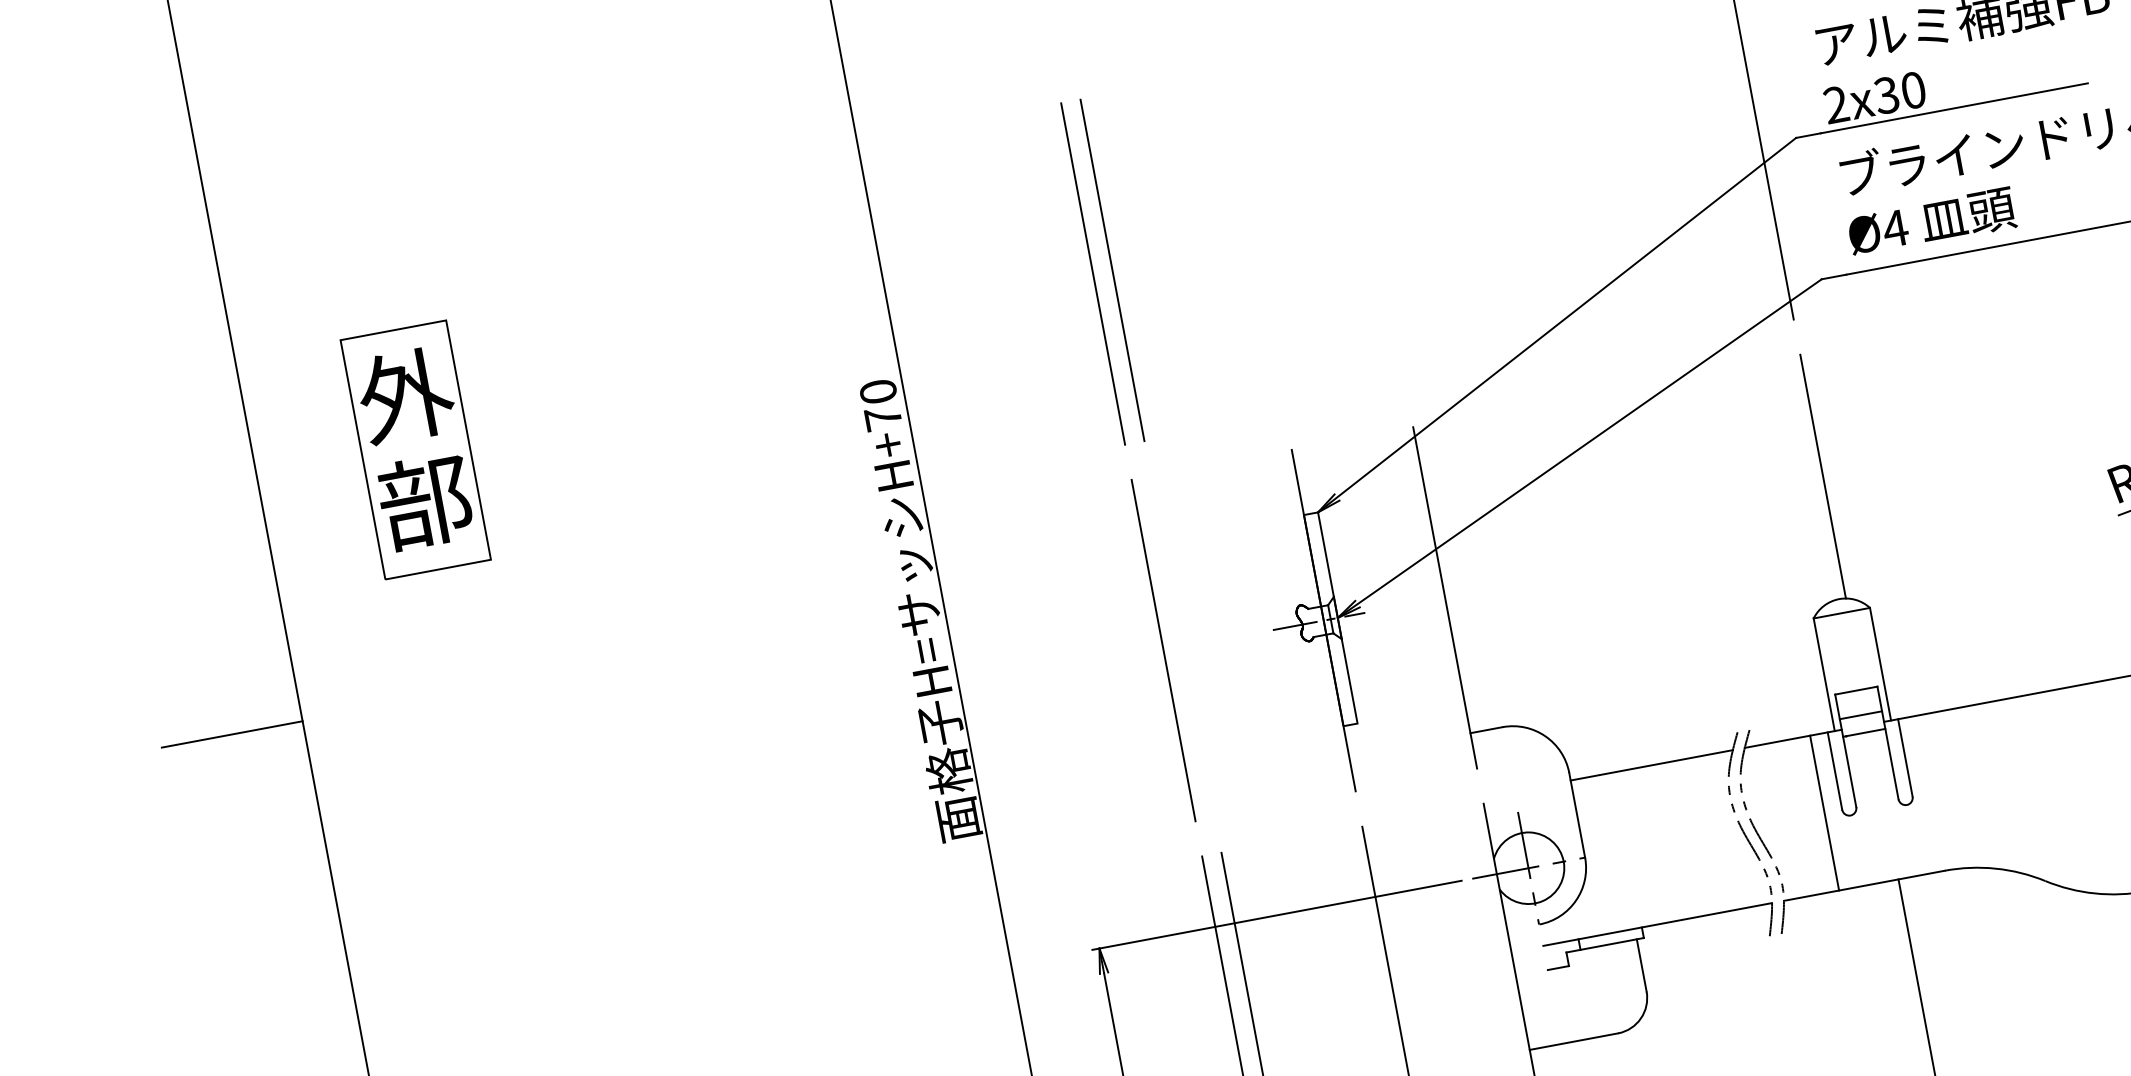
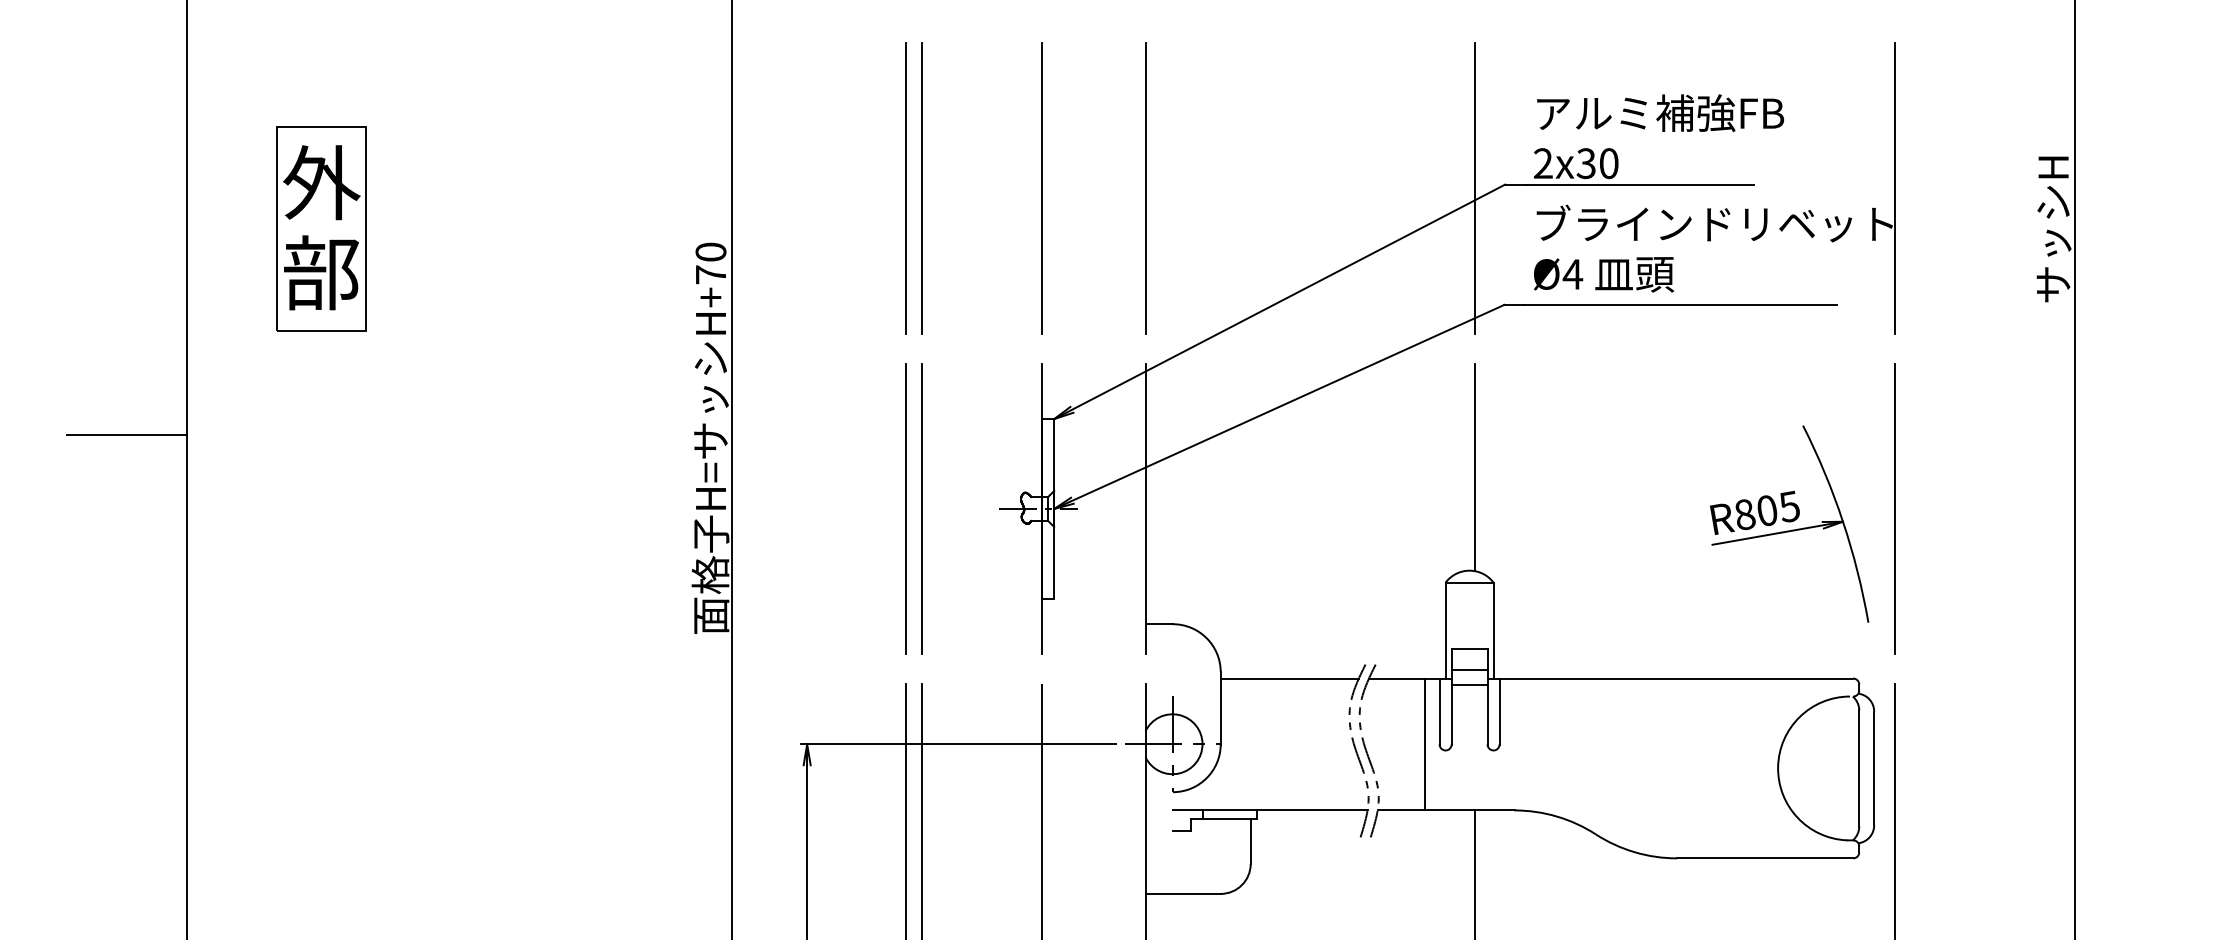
line: (1374, 220) -> (1145, 187), added
line: (1252, 244) -> (1041, 188), added
line: (1183, 646) -> (922, 508), added

